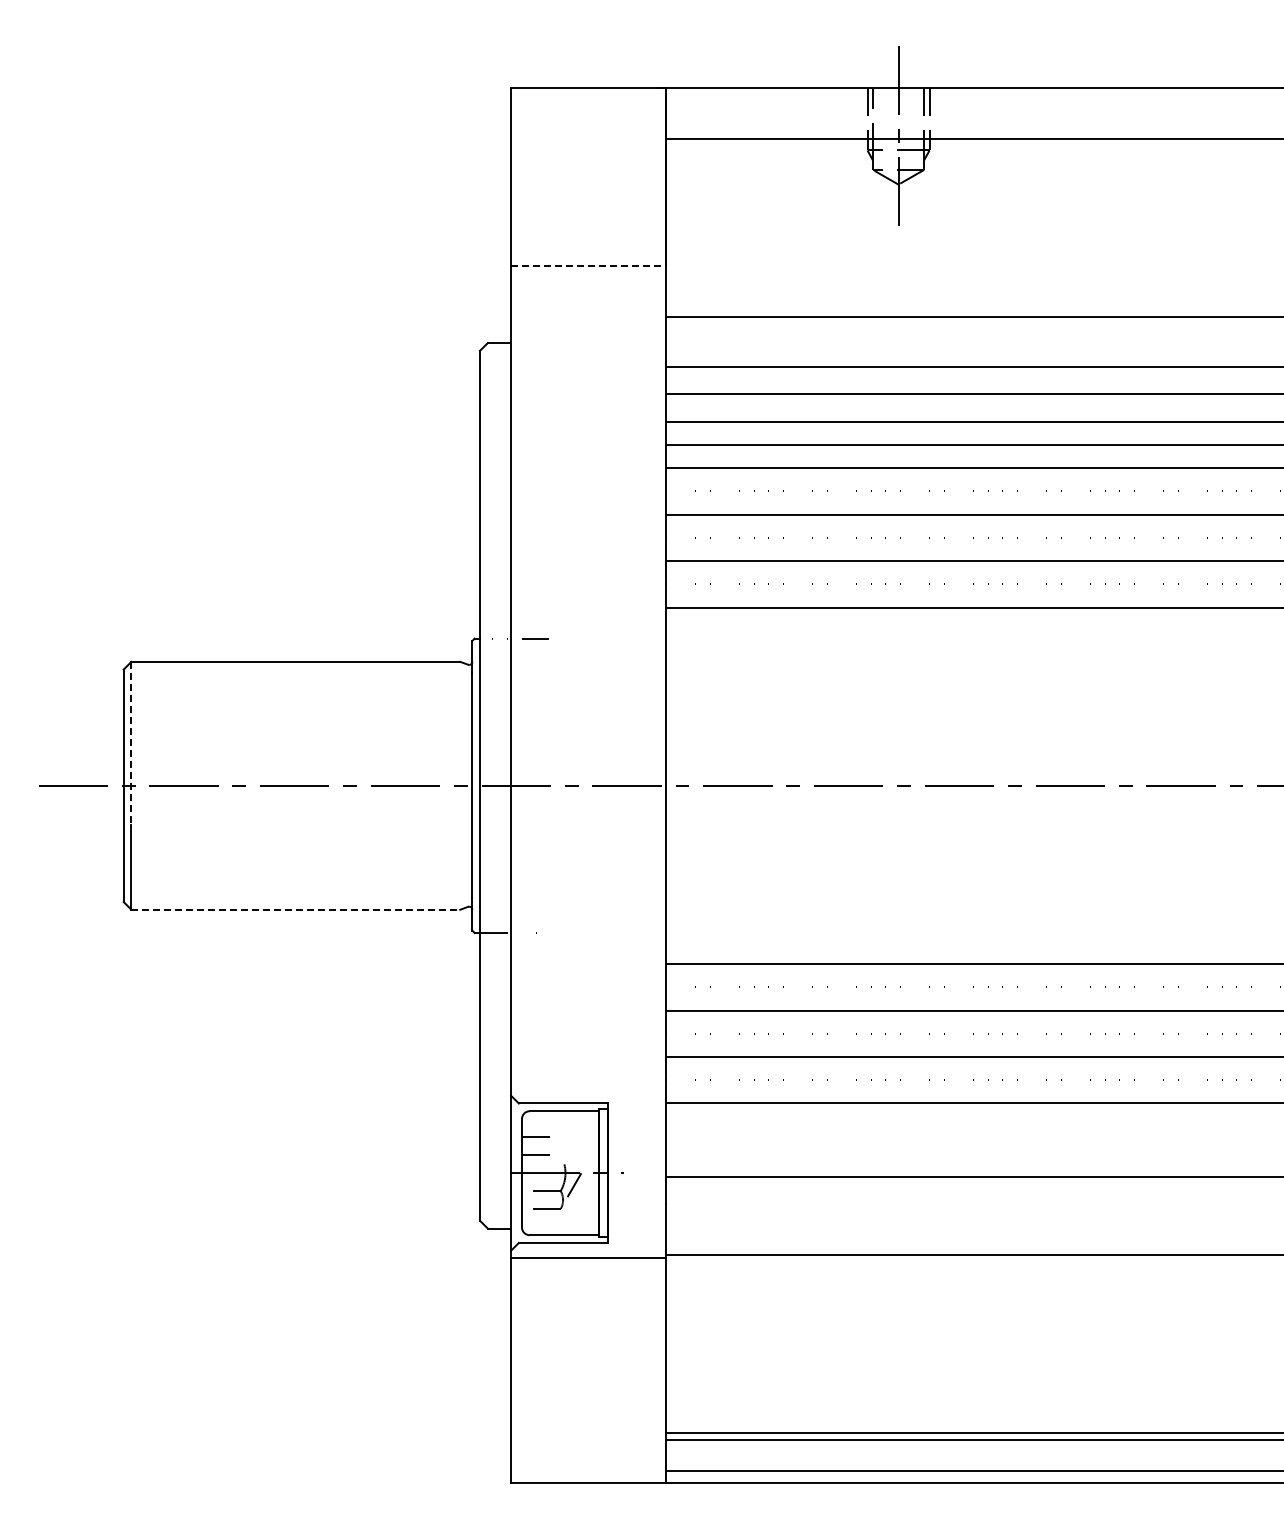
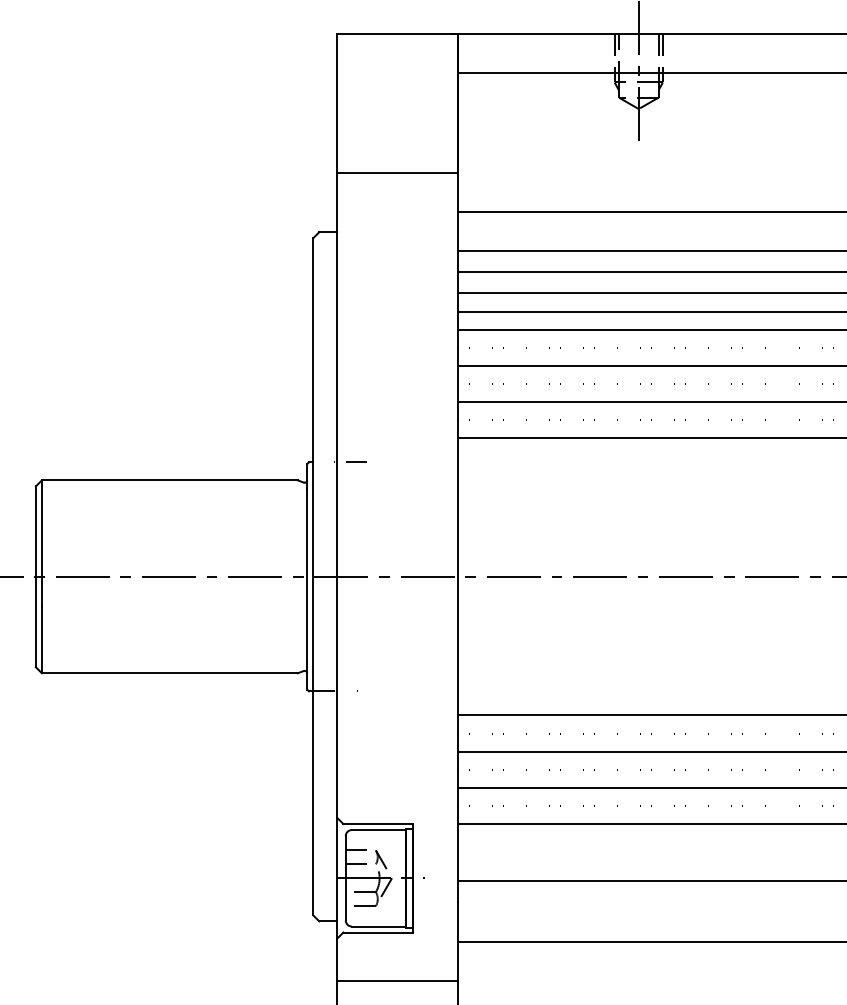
line: (589, 266) -> (398, 172), dashed -> solid
line: (131, 743) -> (41, 543), dashed -> solid
line: (296, 909) -> (170, 673), dashed -> solid
part: (567, 1149) -> (381, 859), added
line: (588, 1258) -> (397, 981), moved

